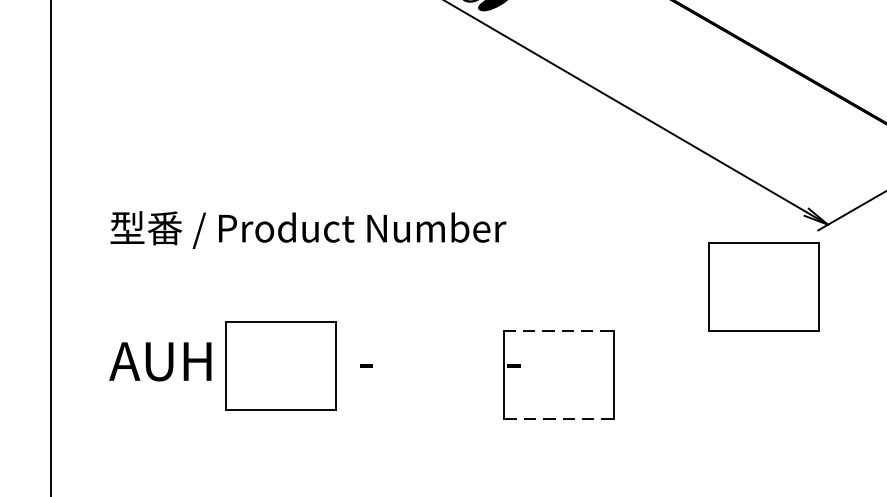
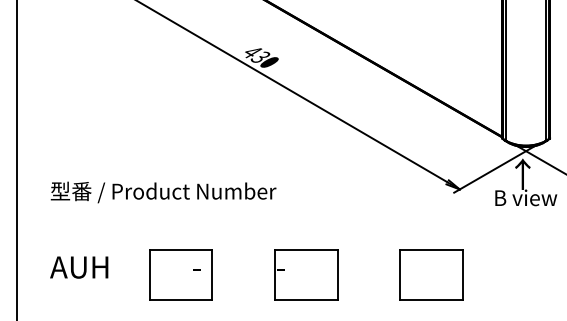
part: (764, 286) -> (431, 274), moved
line: (559, 331) -> (306, 250), dashed -> solid
part: (280, 365) -> (180, 274), moved
line: (557, 419) -> (305, 300), dashed -> solid

